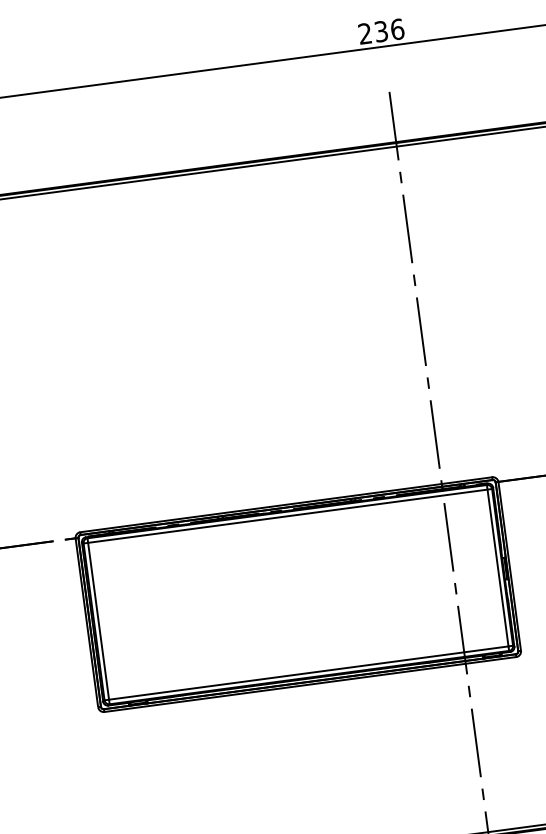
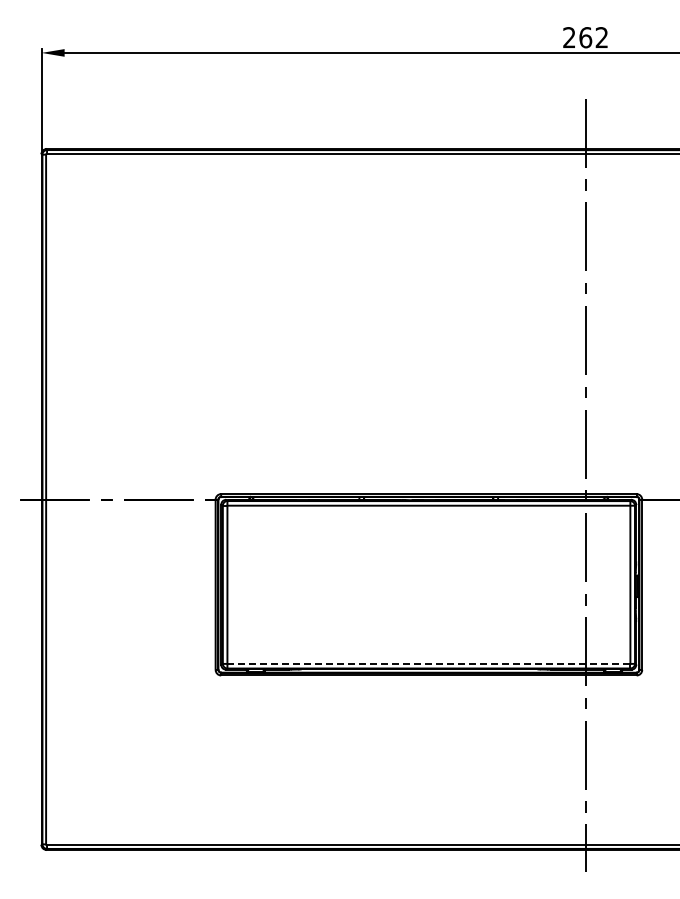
text: (389, 30) -> (593, 37), 236 -> 262
line: (309, 672) -> (429, 663), solid -> dashed

